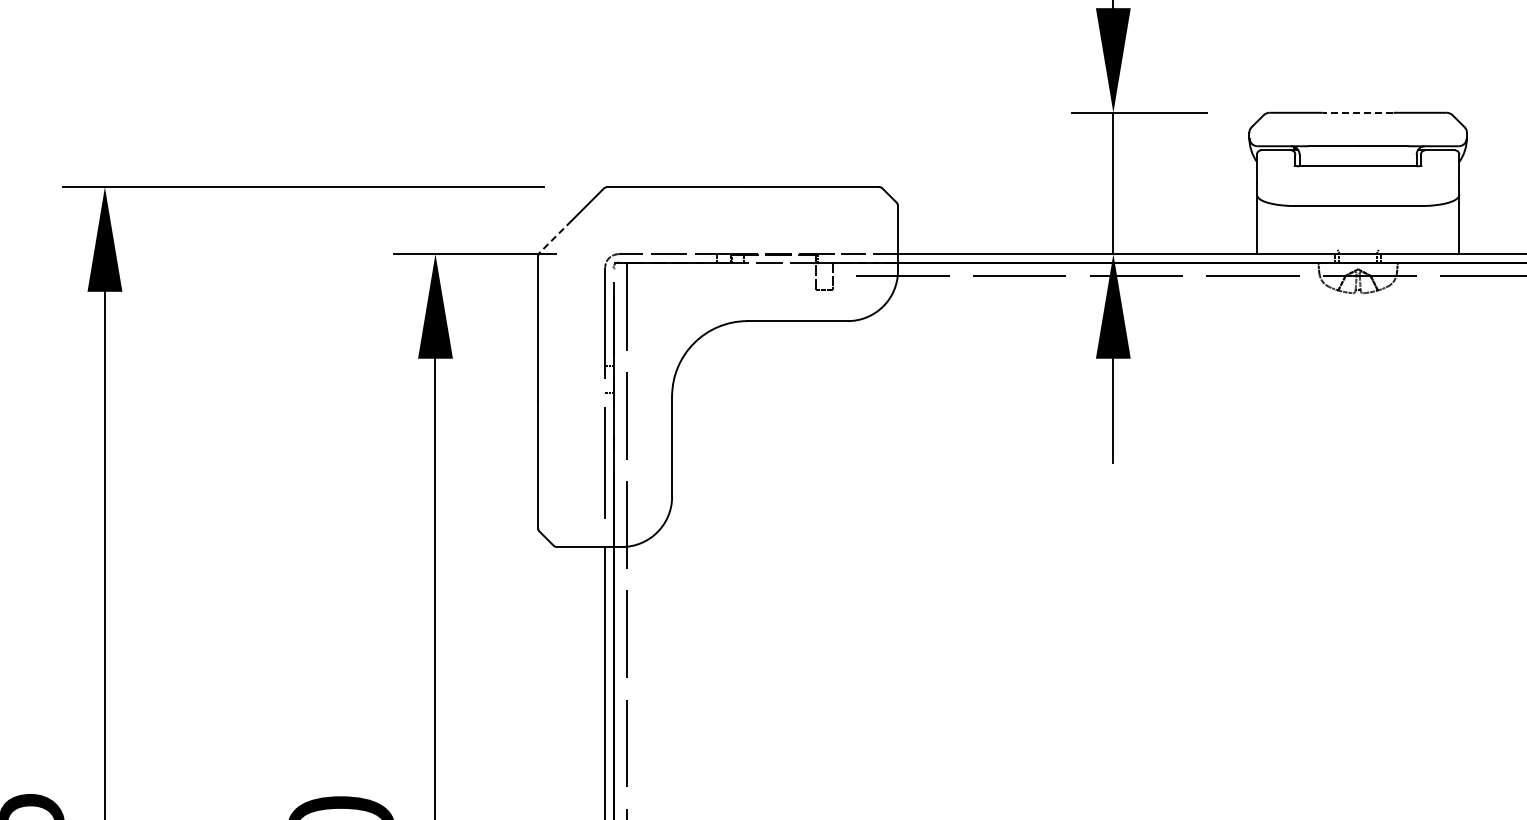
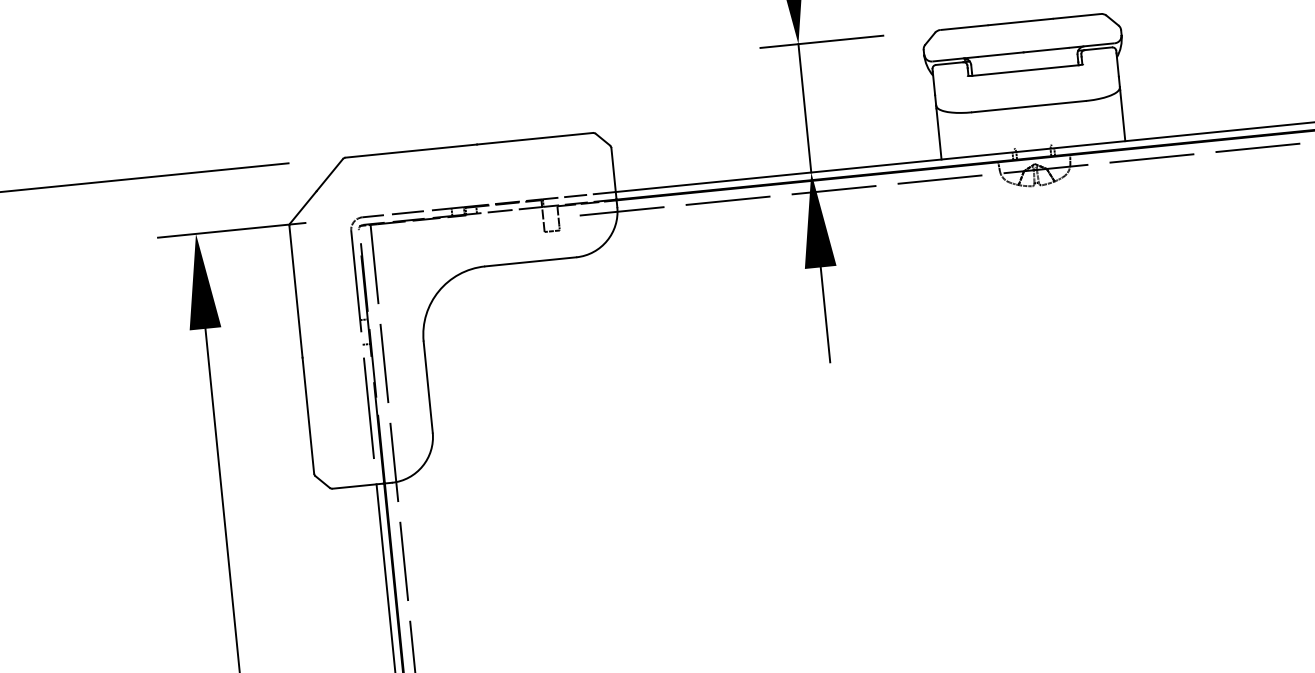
line: (1357, 112) -> (1019, 21), dashed -> solid
line: (555, 236) -> (303, 207), dashed -> solid

